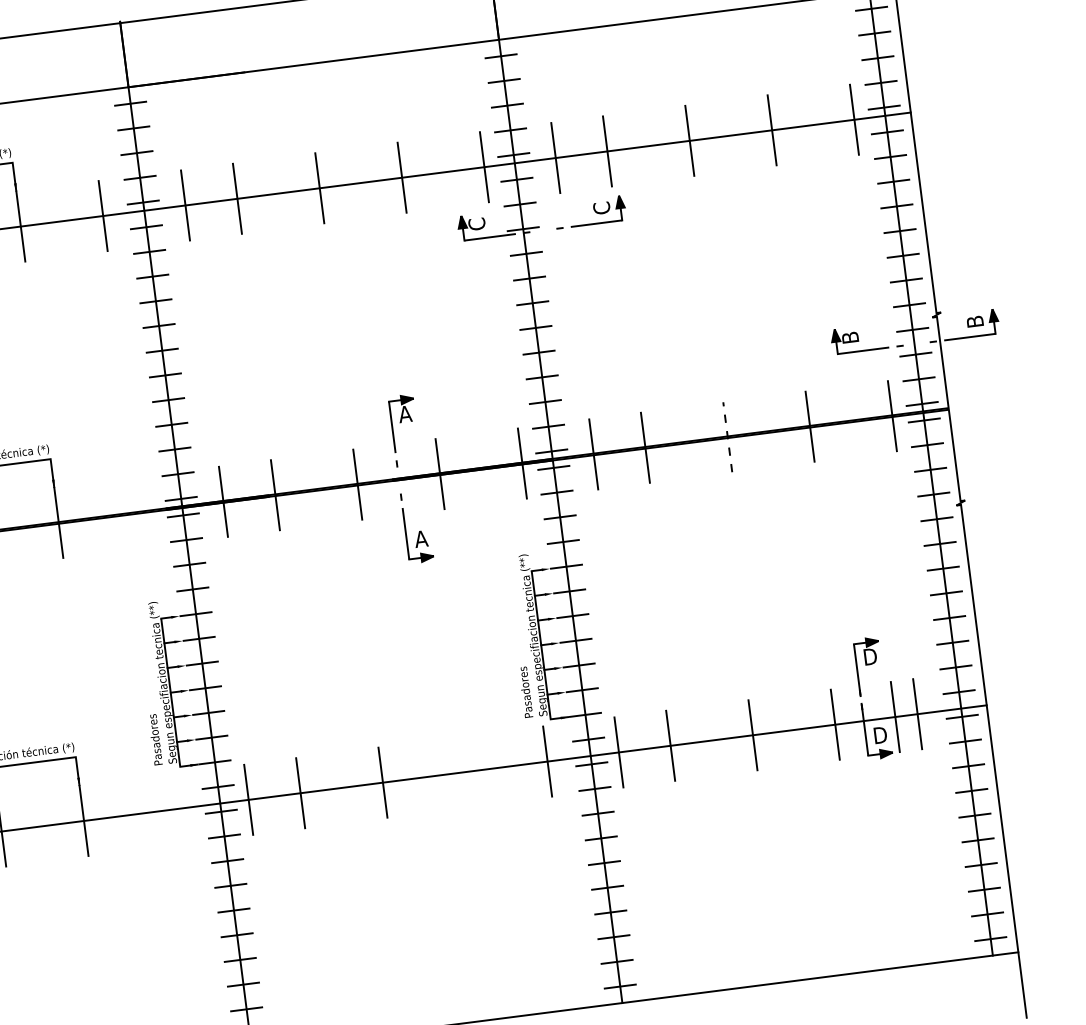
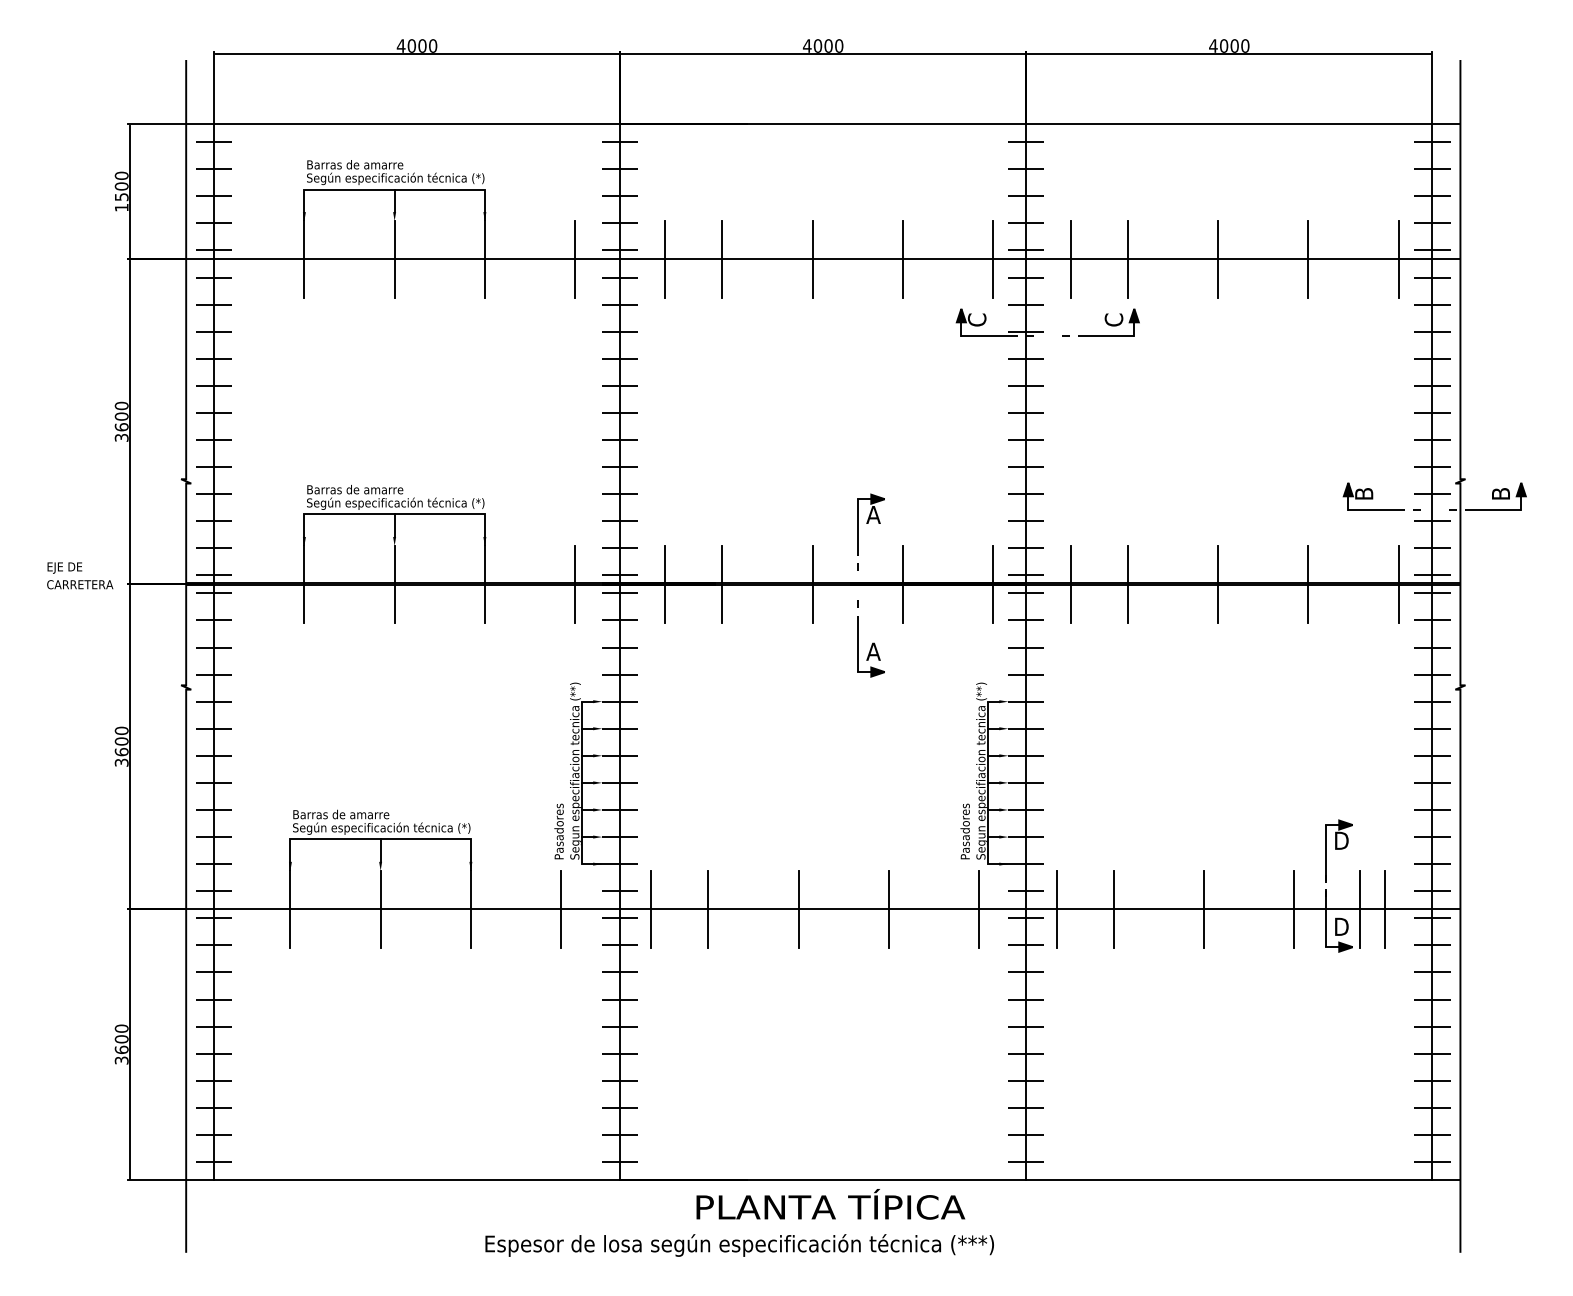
line: (727, 436) -> (1218, 583), dashed -> solid
line: (141, 512) -> (575, 584), added
line: (464, 771) -> (888, 908), added
line: (166, 809) -> (561, 908), added

